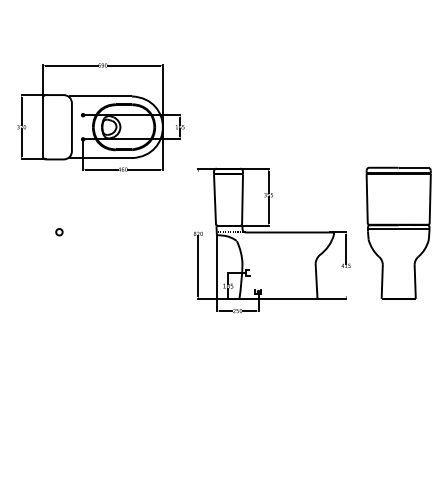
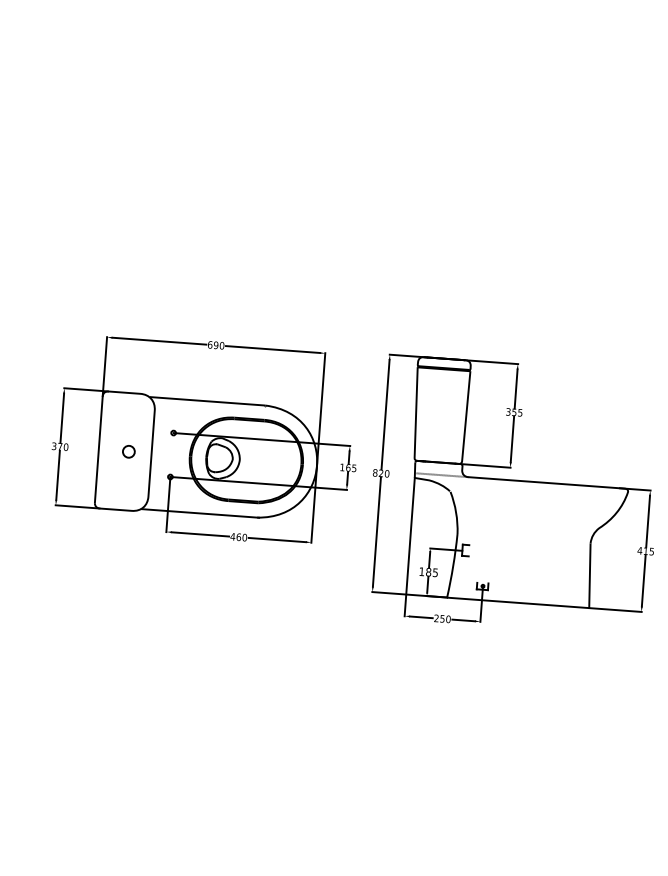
part: (100, 117) -> (204, 439), moved
line: (198, 201) -> (385, 414), added
line: (346, 282) -> (644, 581), added

